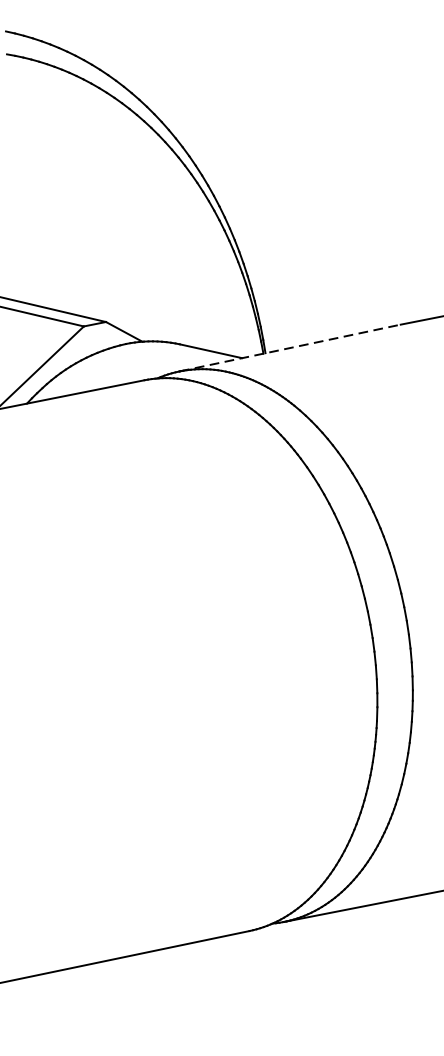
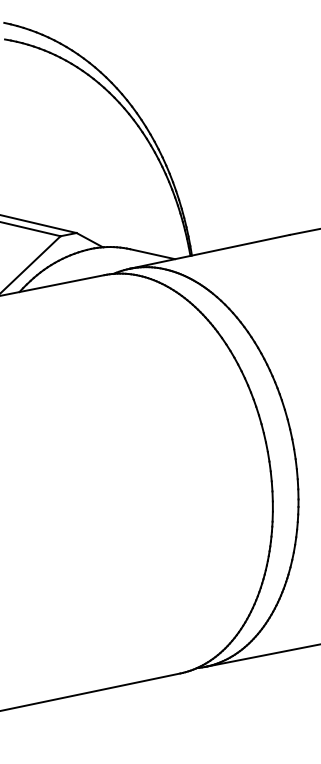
line: (289, 347) -> (209, 251), dashed -> solid

